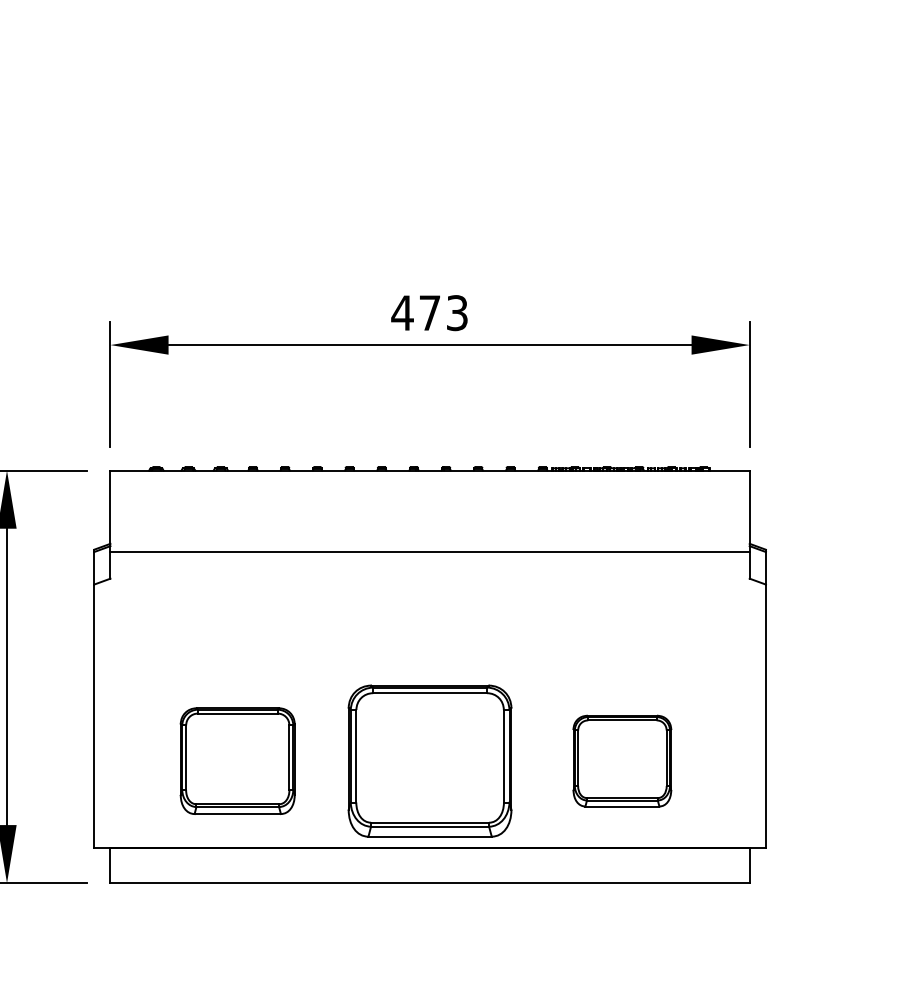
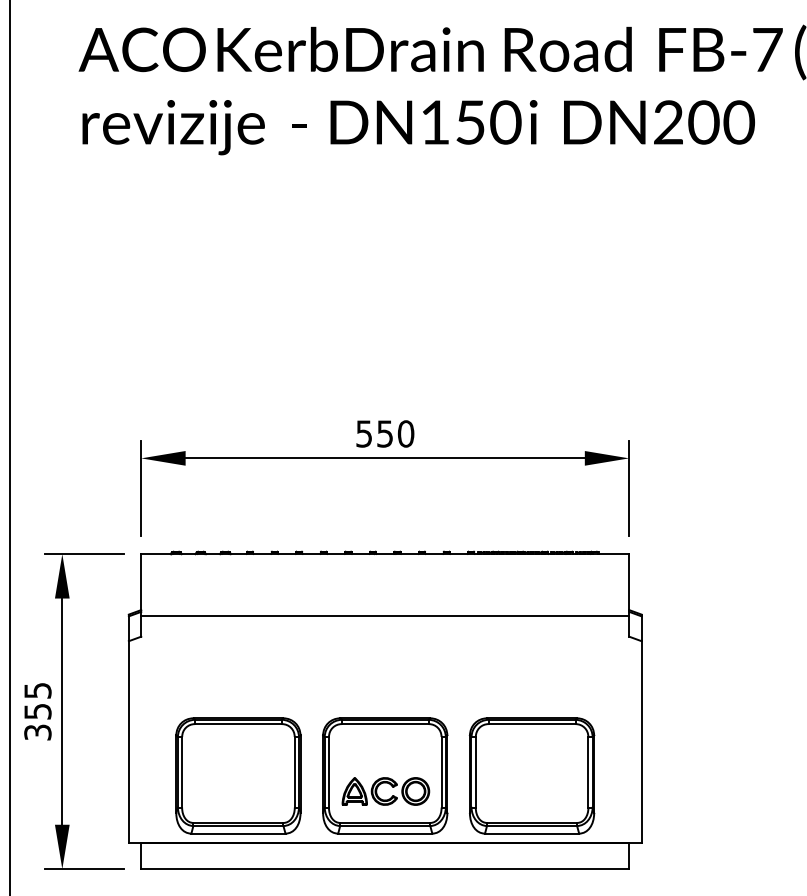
text: (429, 312) -> (384, 433), 473 -> 550
part: (237, 760) -> (238, 775), size x1.43
part: (621, 760) -> (531, 775), size x1.67
part: (434, 772) -> (388, 784), added

